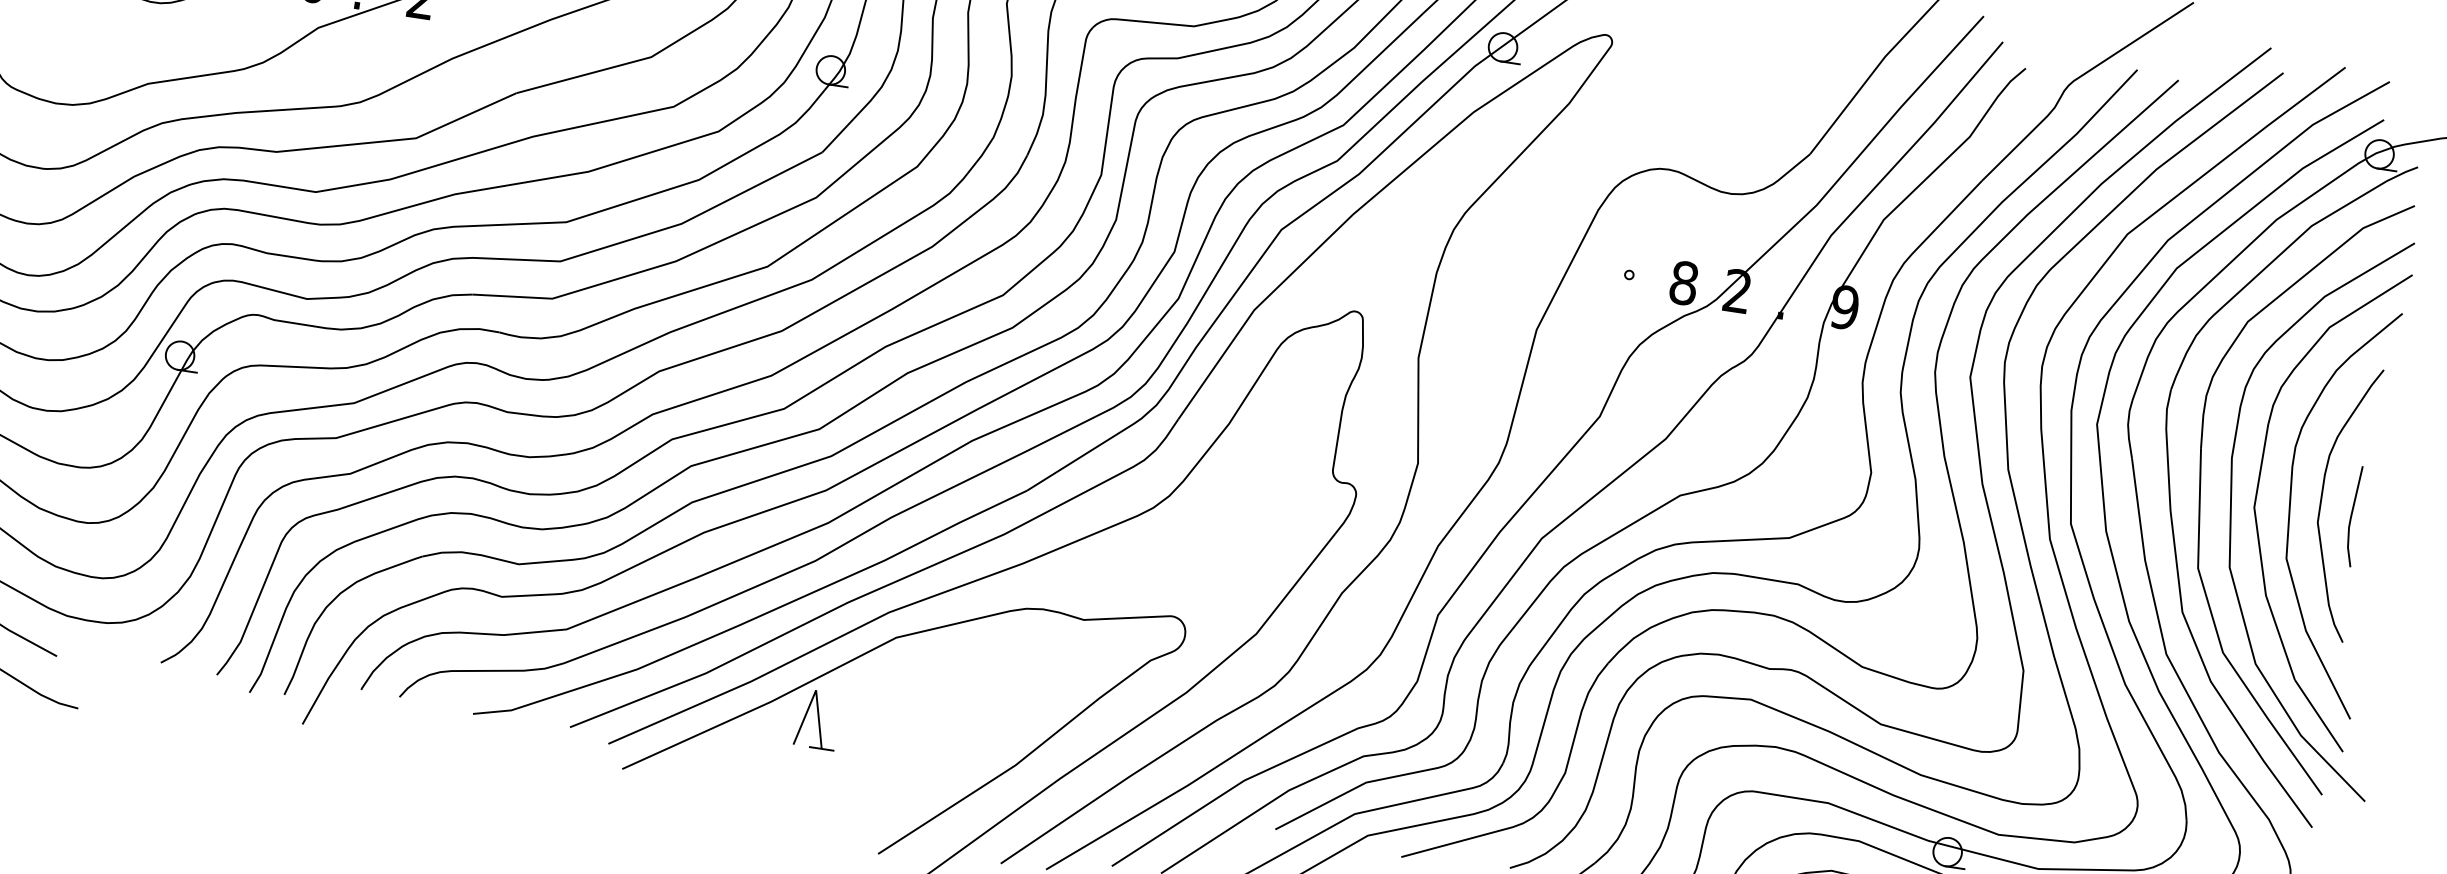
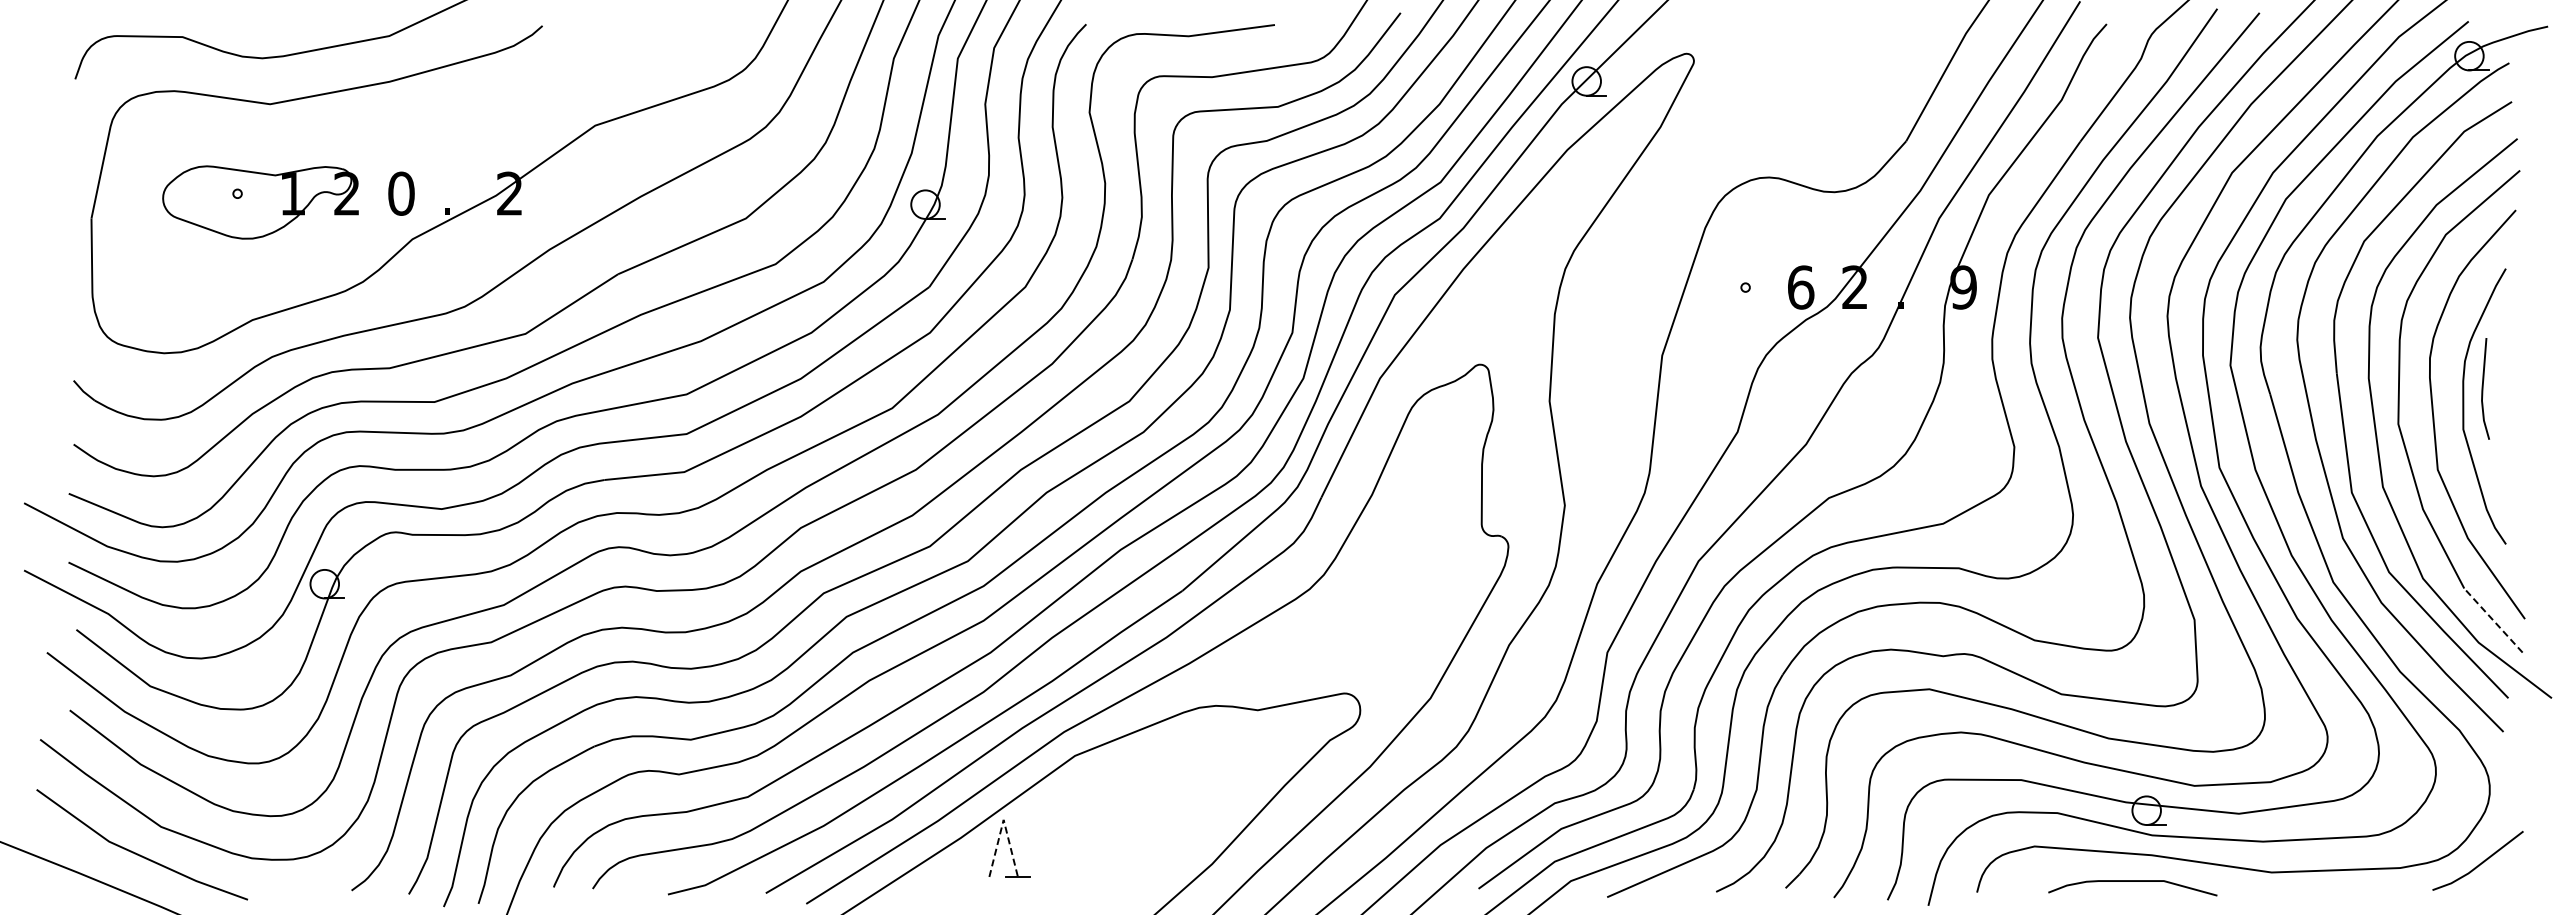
text: (1683, 283) -> (1800, 287), 8 -> 6
line: (2352, 515) -> (2483, 388), moved
line: (816, 689) -> (1003, 819), solid -> dashed
line: (2319, 715) -> (2493, 620), solid -> dashed

